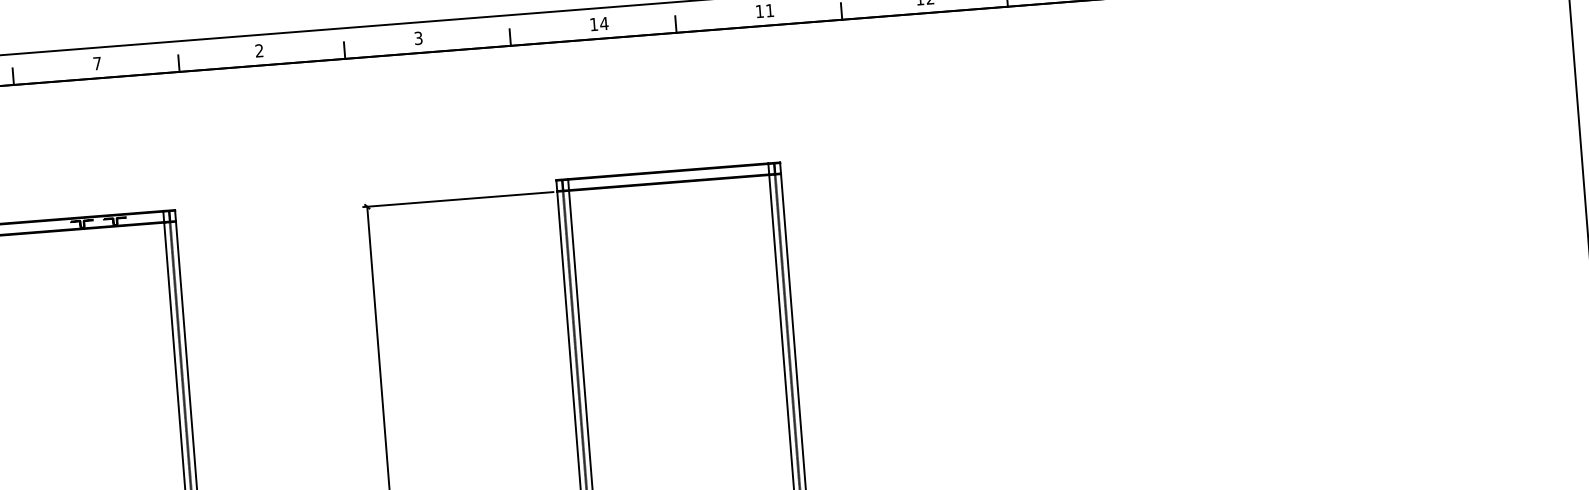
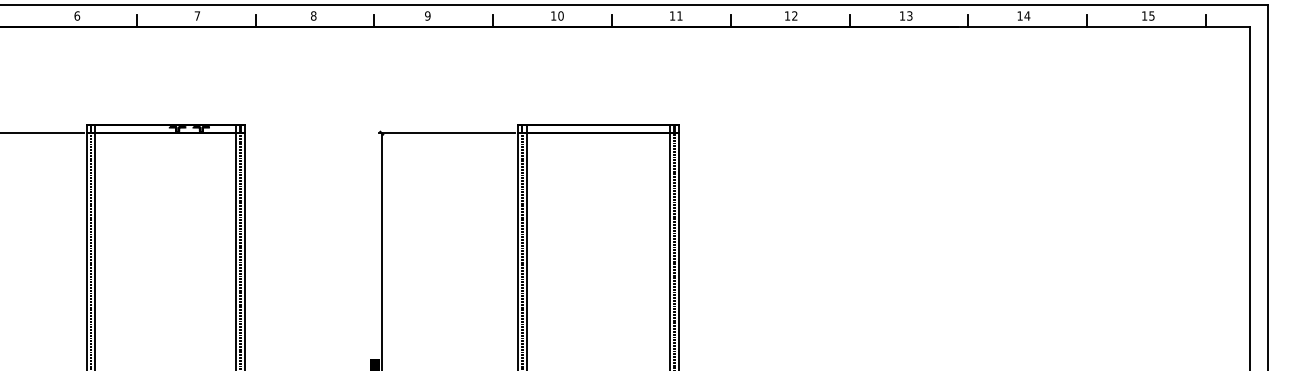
text: (603, 23) -> (560, 15), 14 -> 10
text: (418, 37) -> (427, 15), 3 -> 9
text: (259, 50) -> (313, 15), 2 -> 8

